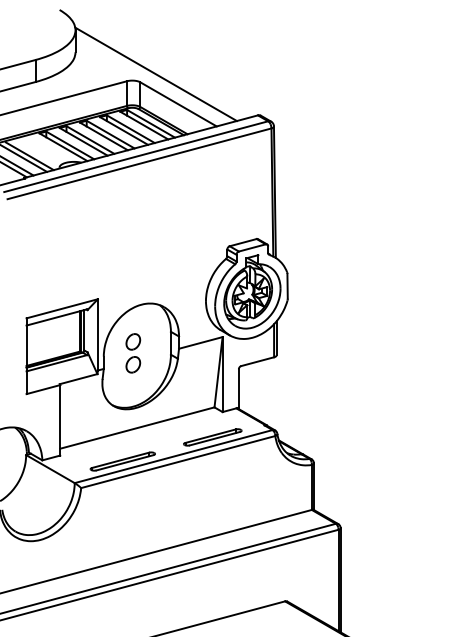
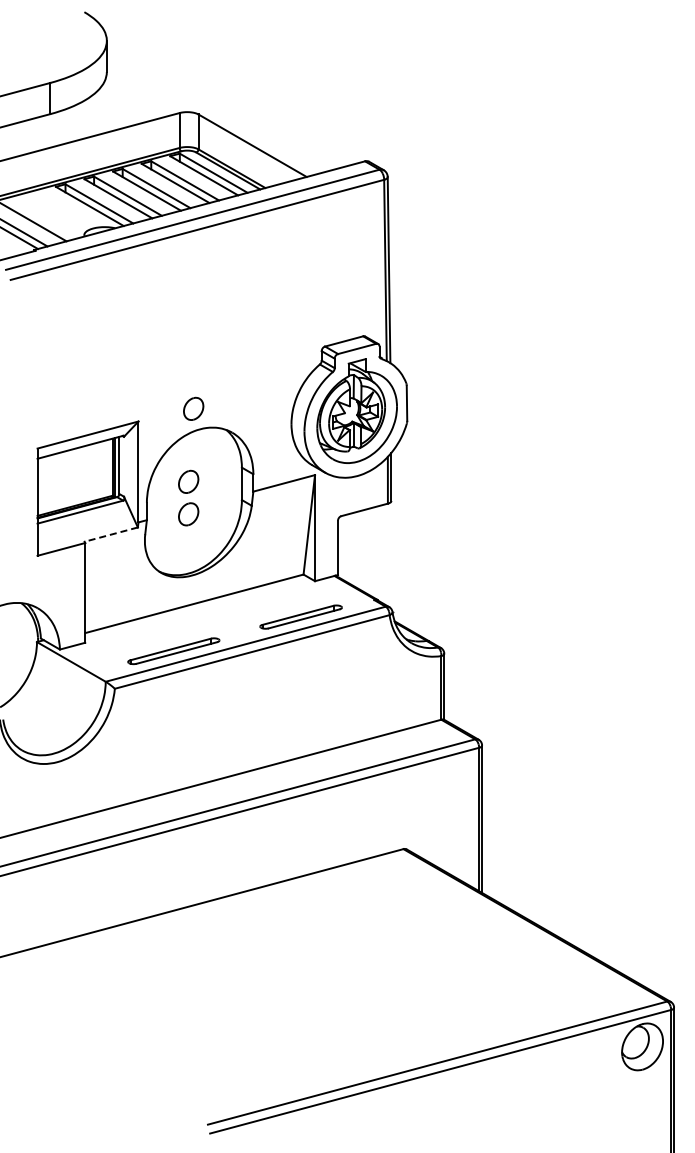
line: (155, 74) -> (220, 103), removed
line: (30, 155) -> (42, 218), removed
part: (136, 290) -> (193, 408), added
line: (78, 379) -> (111, 534), solid -> dashed

